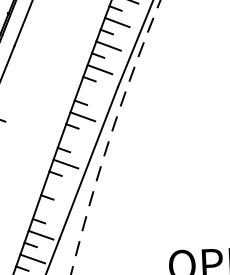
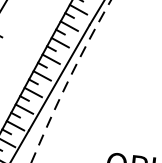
line: (91, 92) -> (69, 25), added
line: (74, 140) -> (51, 59), added
line: (57, 187) -> (33, 92), added
line: (48, 211) -> (23, 109), added

